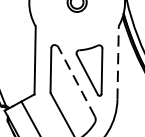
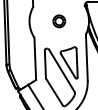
line: (117, 62) -> (86, 57), dashed -> solid
line: (76, 81) -> (61, 70), dashed -> solid

